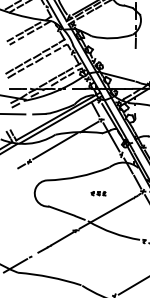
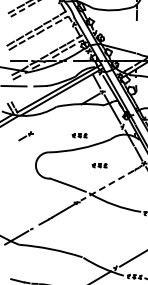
line: (55, 146) -> (56, 118), removed
part: (78, 163) -> (79, 135), added
line: (106, 213) -> (107, 185), solid -> dashed

